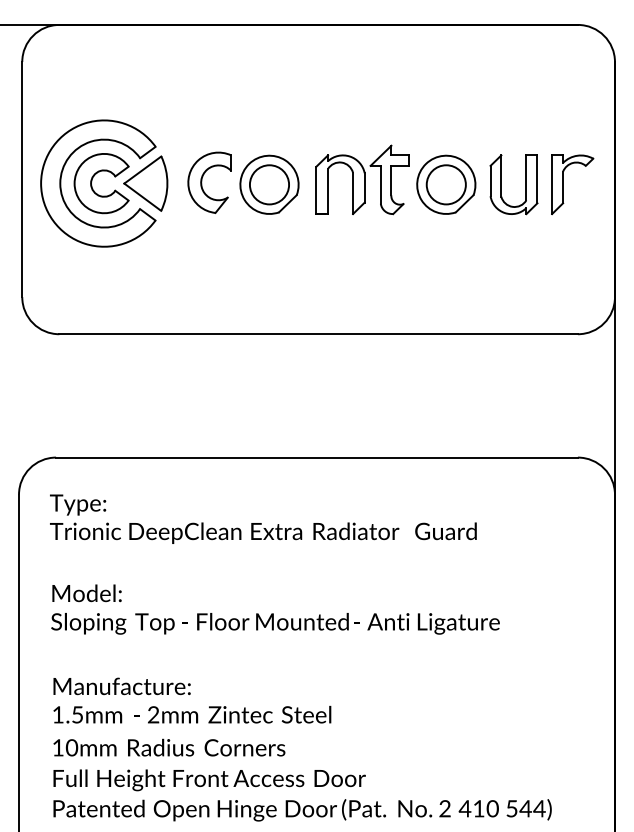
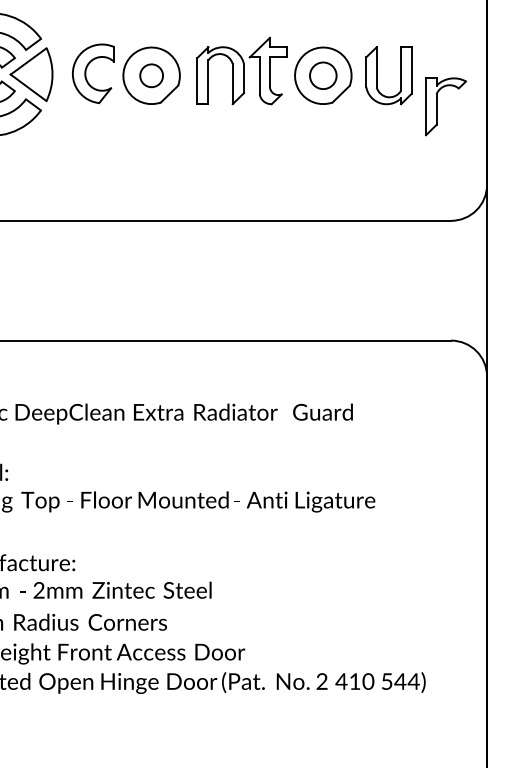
circle: (269, 184) -> (151, 75), size x0.6
circle: (445, 184) -> (322, 75), size x0.7
part: (563, 184) -> (437, 106), moved

